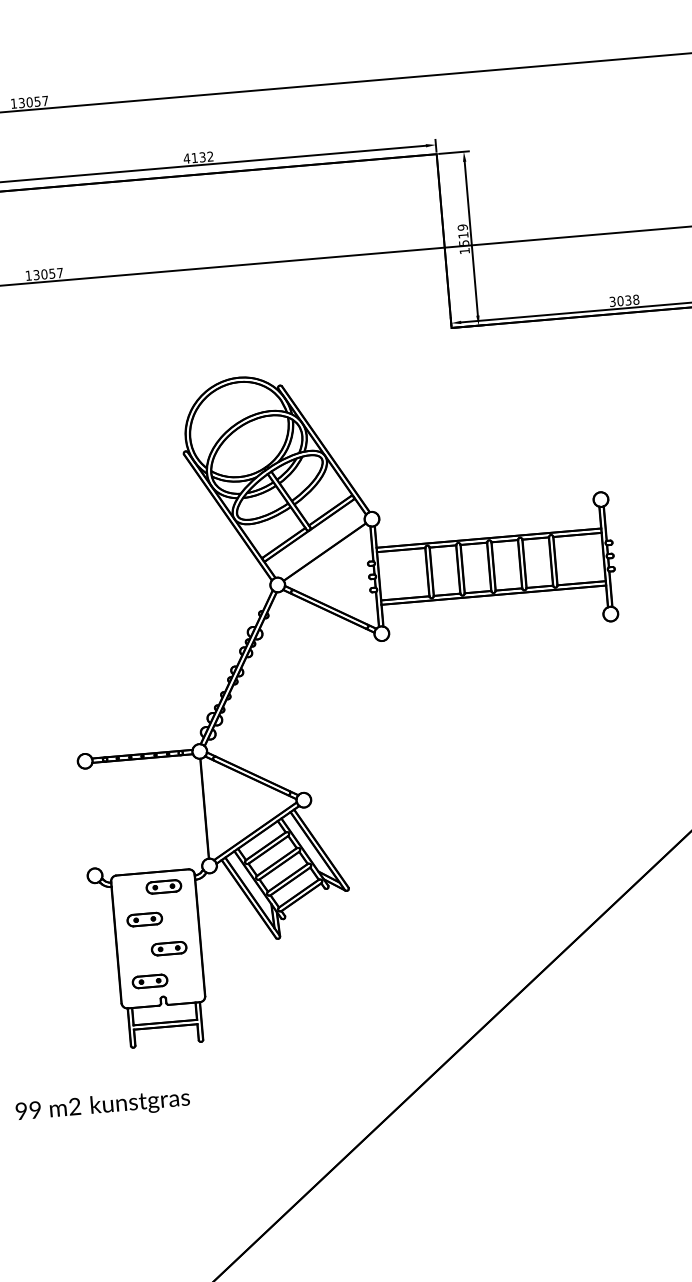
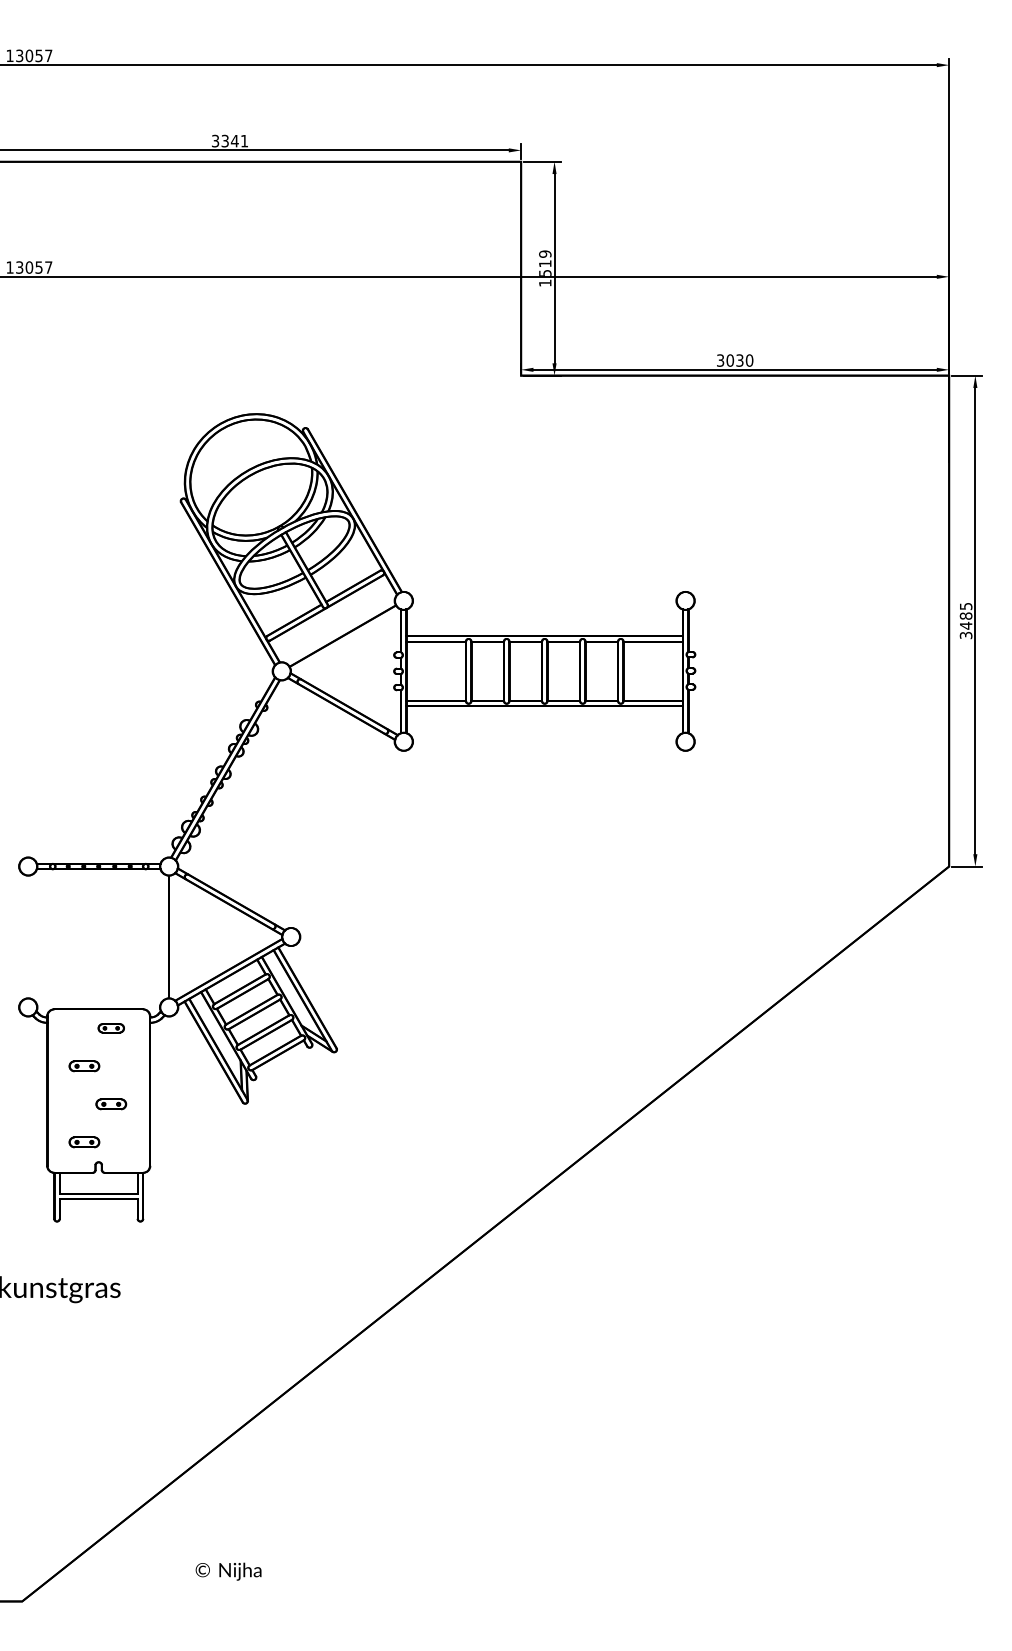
text: (198, 157) -> (229, 140), 4132 -> 3341
text: (636, 299) -> (749, 360), 3038 -> 3030
part: (164, 887) -> (111, 1028), size x0.6
part: (144, 919) -> (84, 1066), size x0.7
part: (169, 948) -> (111, 1104), size x0.7
part: (150, 981) -> (84, 1142), size x0.7

